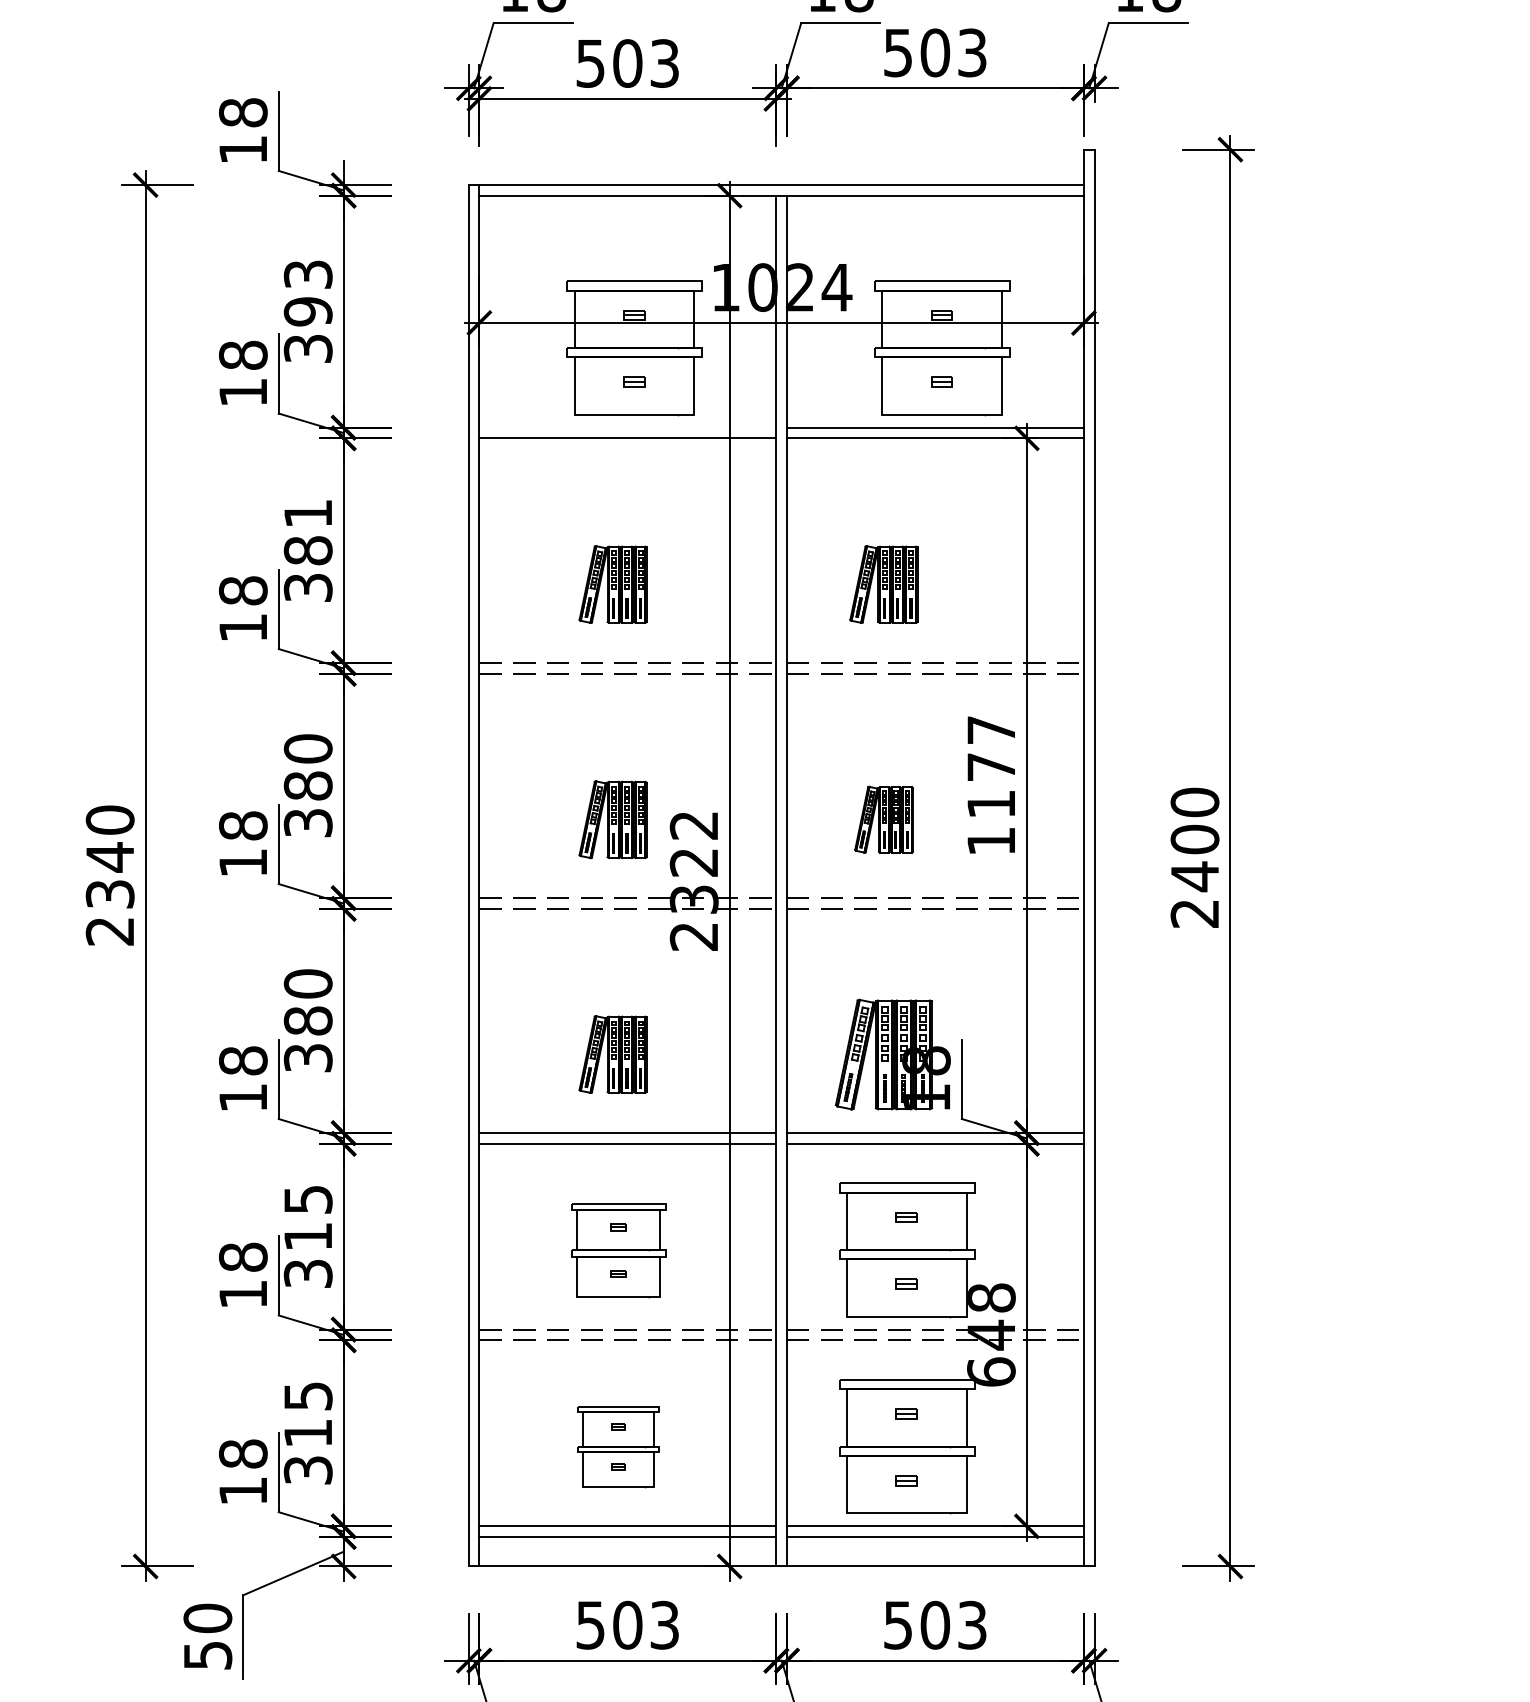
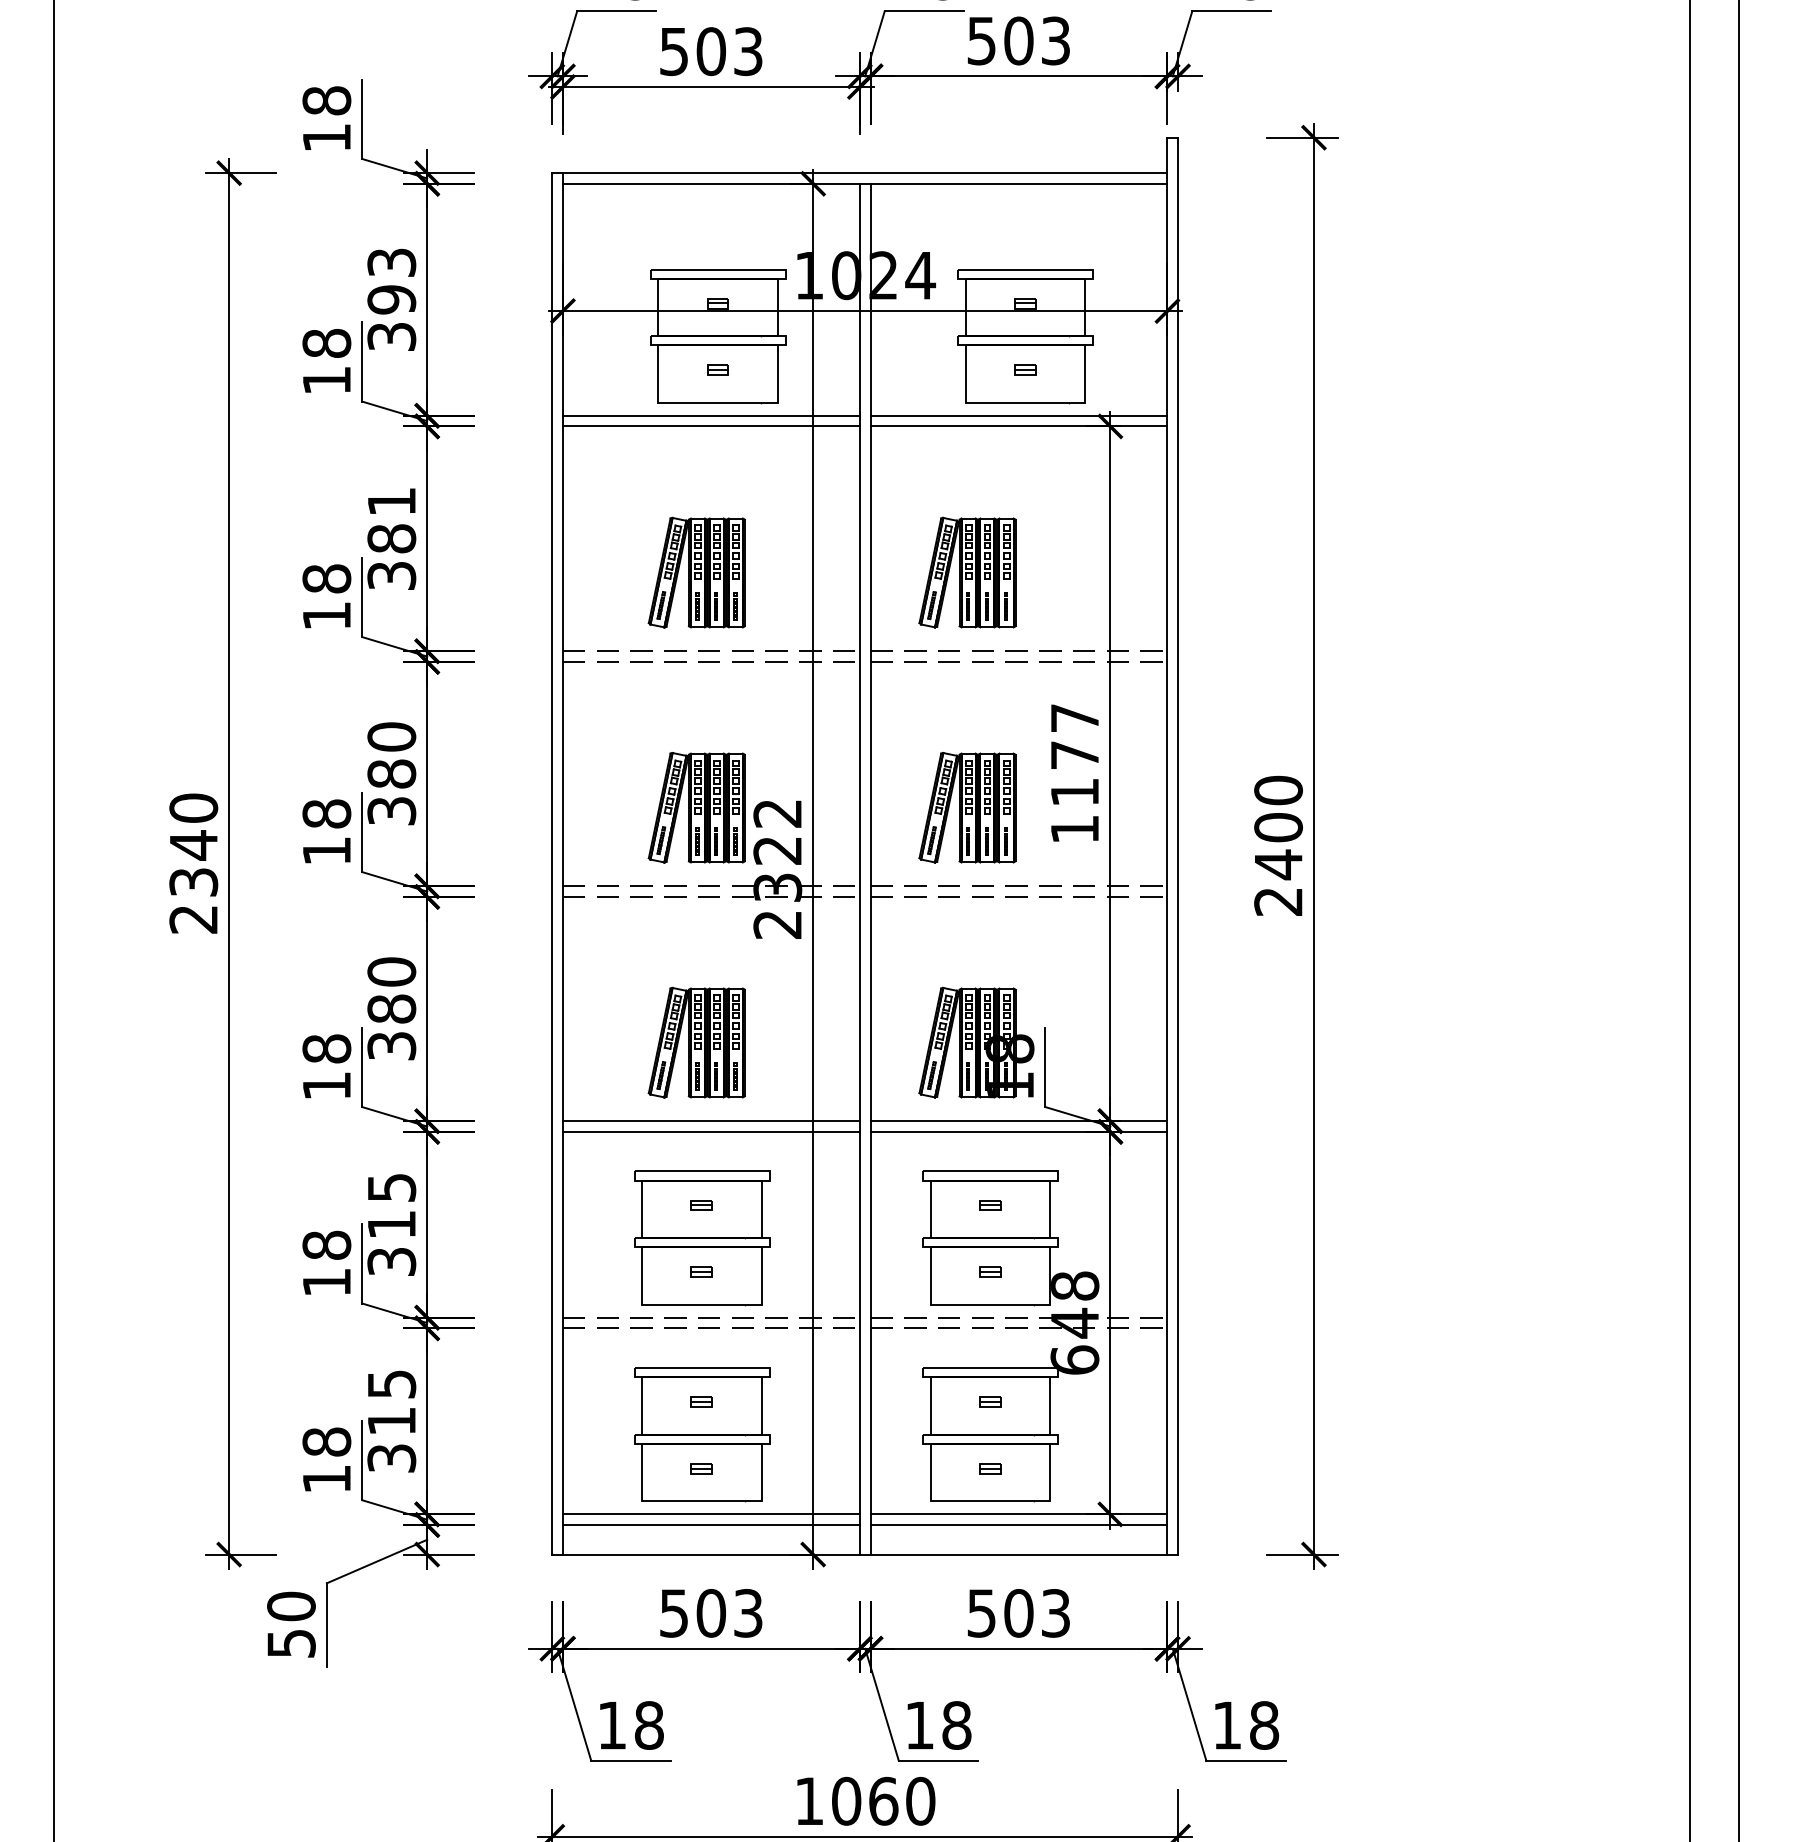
line: (626, 427) -> (710, 415), added
part: (612, 584) -> (696, 572), size x1.43
part: (883, 584) -> (967, 572), size x1.43
part: (612, 819) -> (696, 807), size x1.43
part: (883, 819) -> (967, 807), size x1.67
part: (612, 1054) -> (696, 1042), size x1.43
part: (618, 1250) -> (702, 1238), size x1.43
part: (618, 1446) -> (702, 1434), size x1.67

